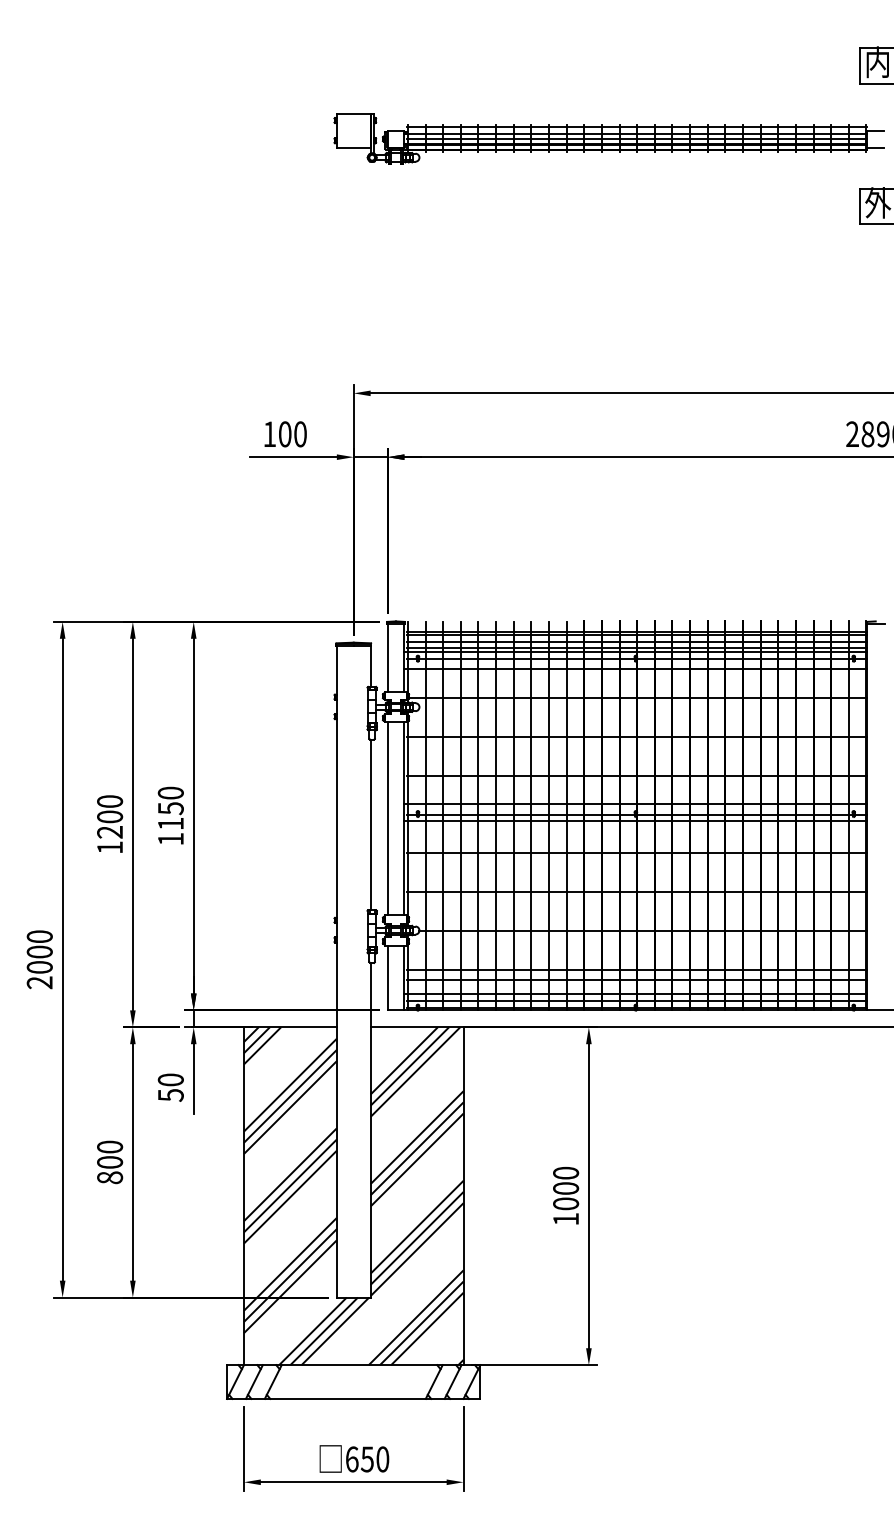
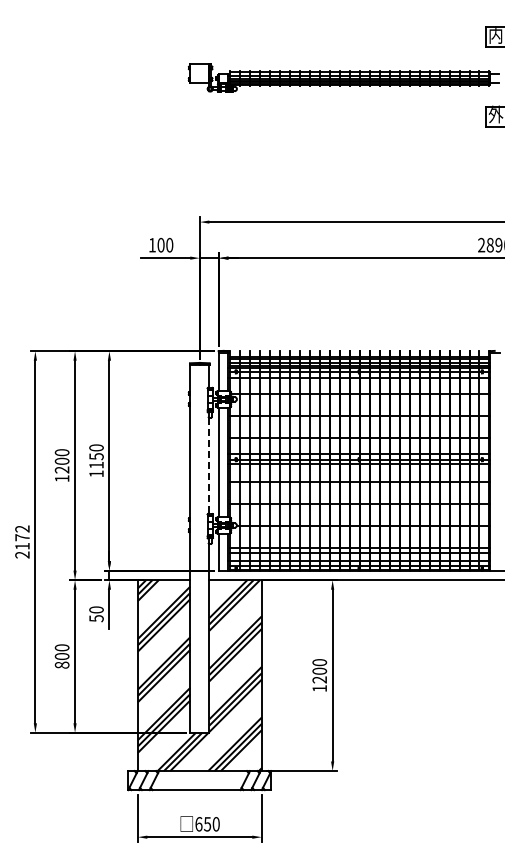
line: (370, 826) -> (209, 466), solid -> dashed
text: (39, 951) -> (22, 537), 2000 -> 2172
text: (565, 1203) -> (319, 679), 1000 -> 1200

